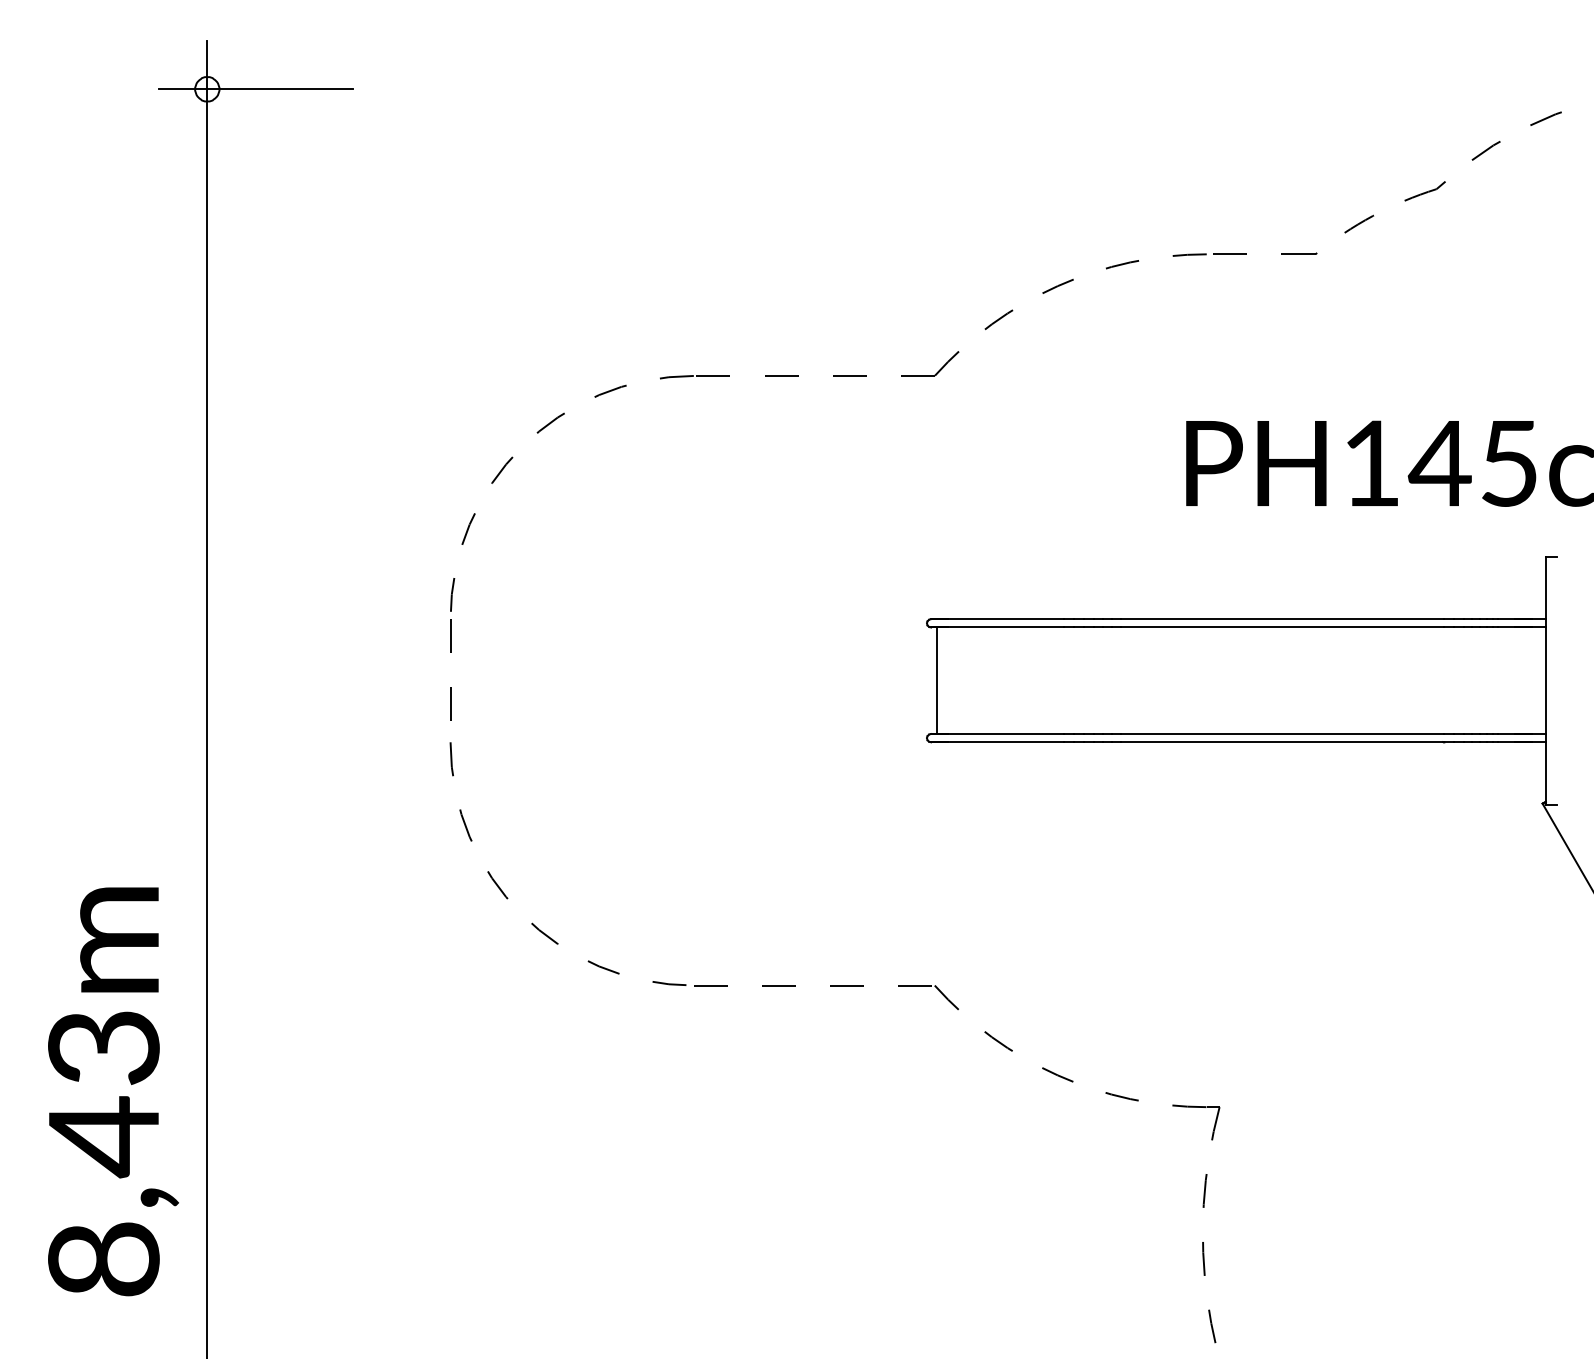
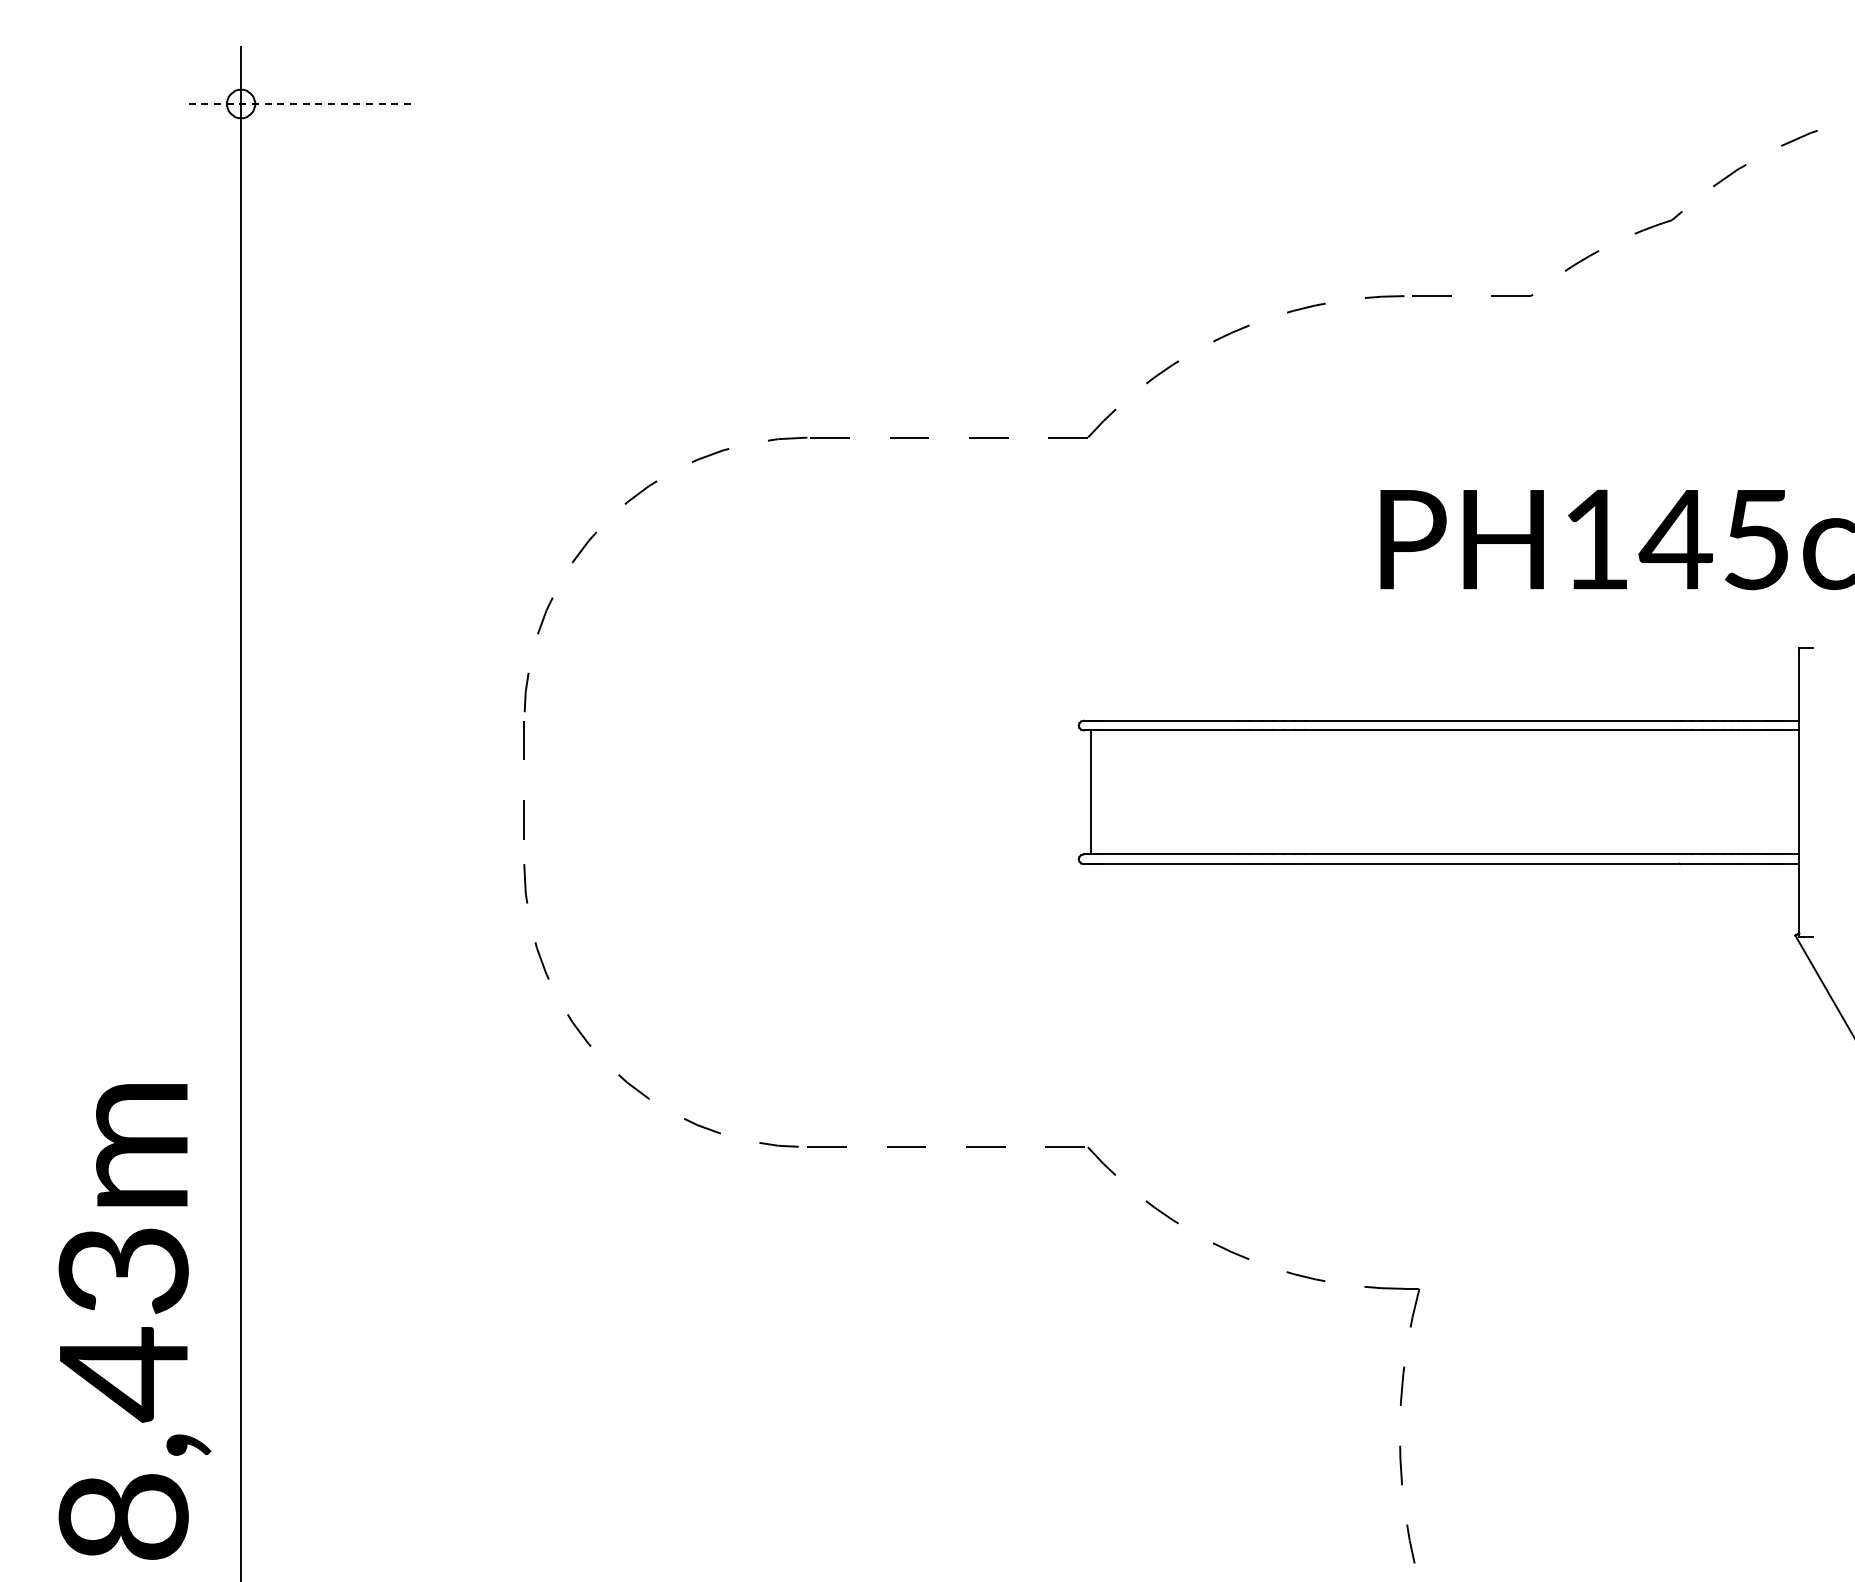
line: (255, 89) -> (297, 104), solid -> dashed
text: (113, 1091) -> (134, 1321), moved

